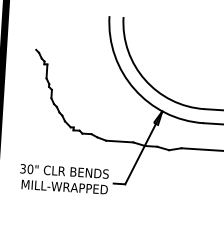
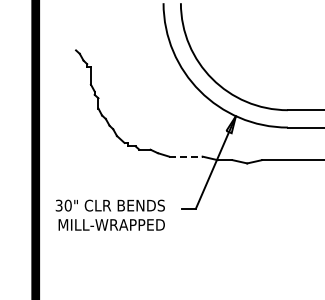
line: (119, 141) -> (185, 156), solid -> dashed
text: (63, 178) -> (109, 214), moved

